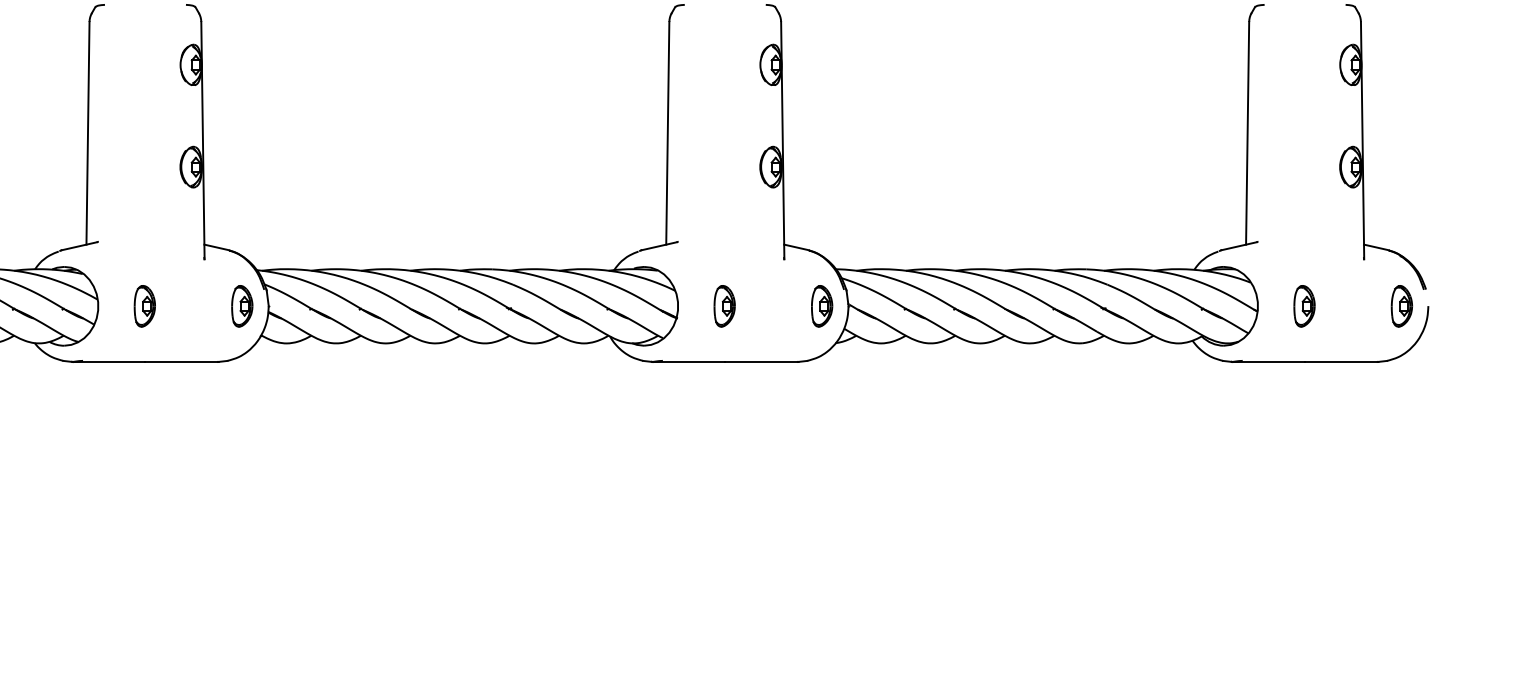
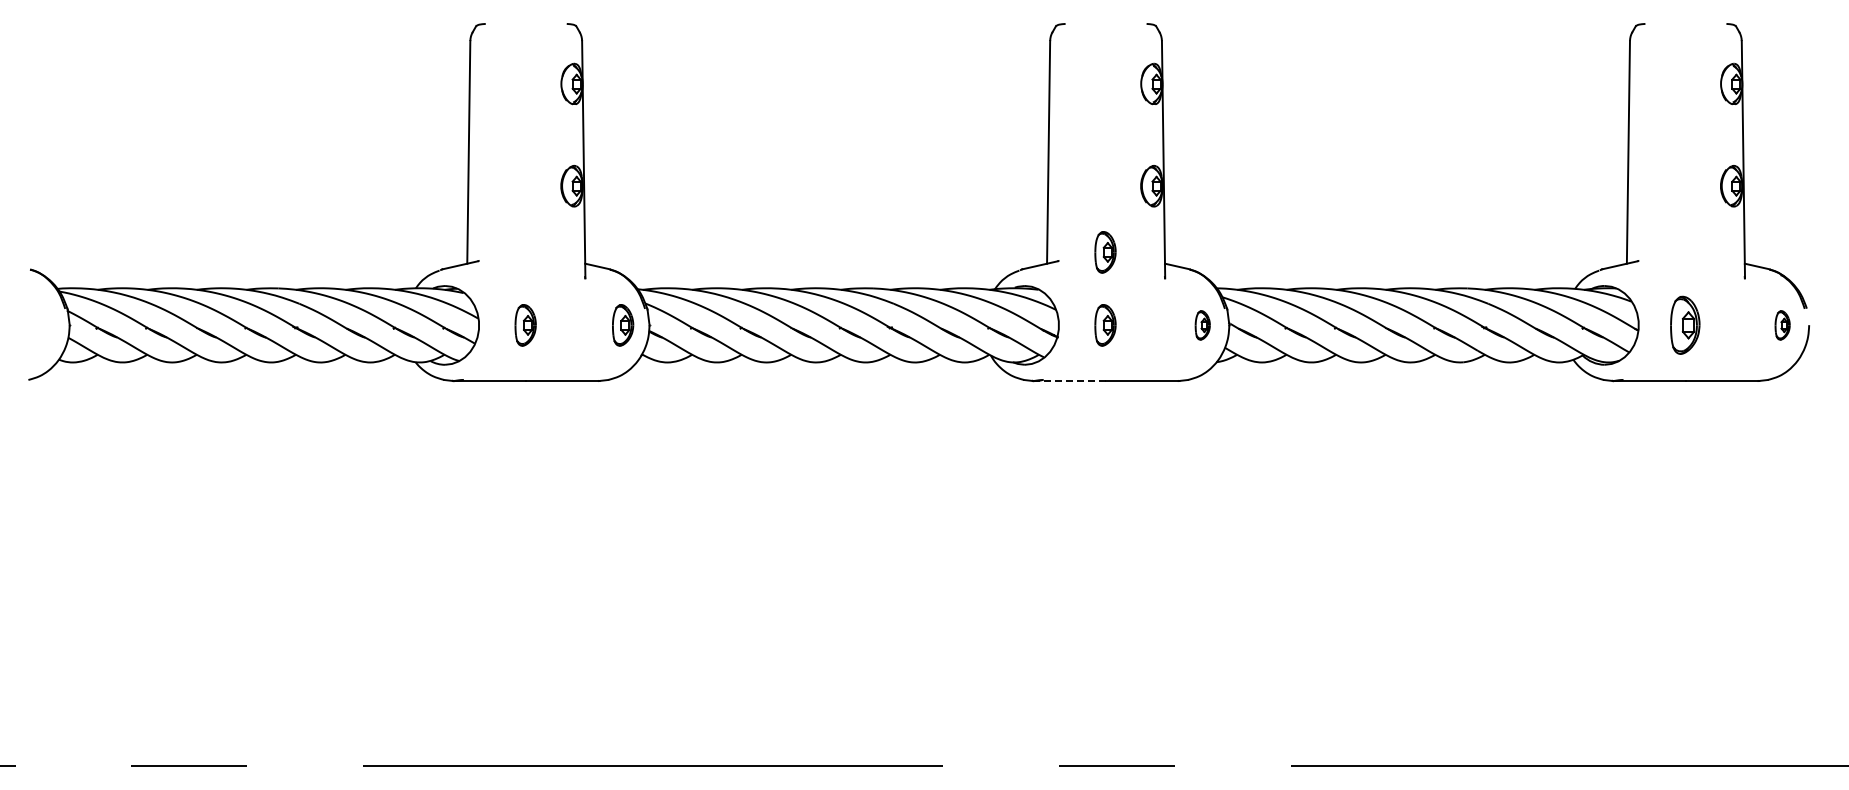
part: (724, 233) -> (1105, 252), added
part: (821, 306) -> (1202, 325), size x0.7
part: (1304, 306) -> (1685, 325), size x1.4
part: (1401, 306) -> (1782, 325), size x0.7
line: (689, 362) -> (1070, 381), solid -> dashed

